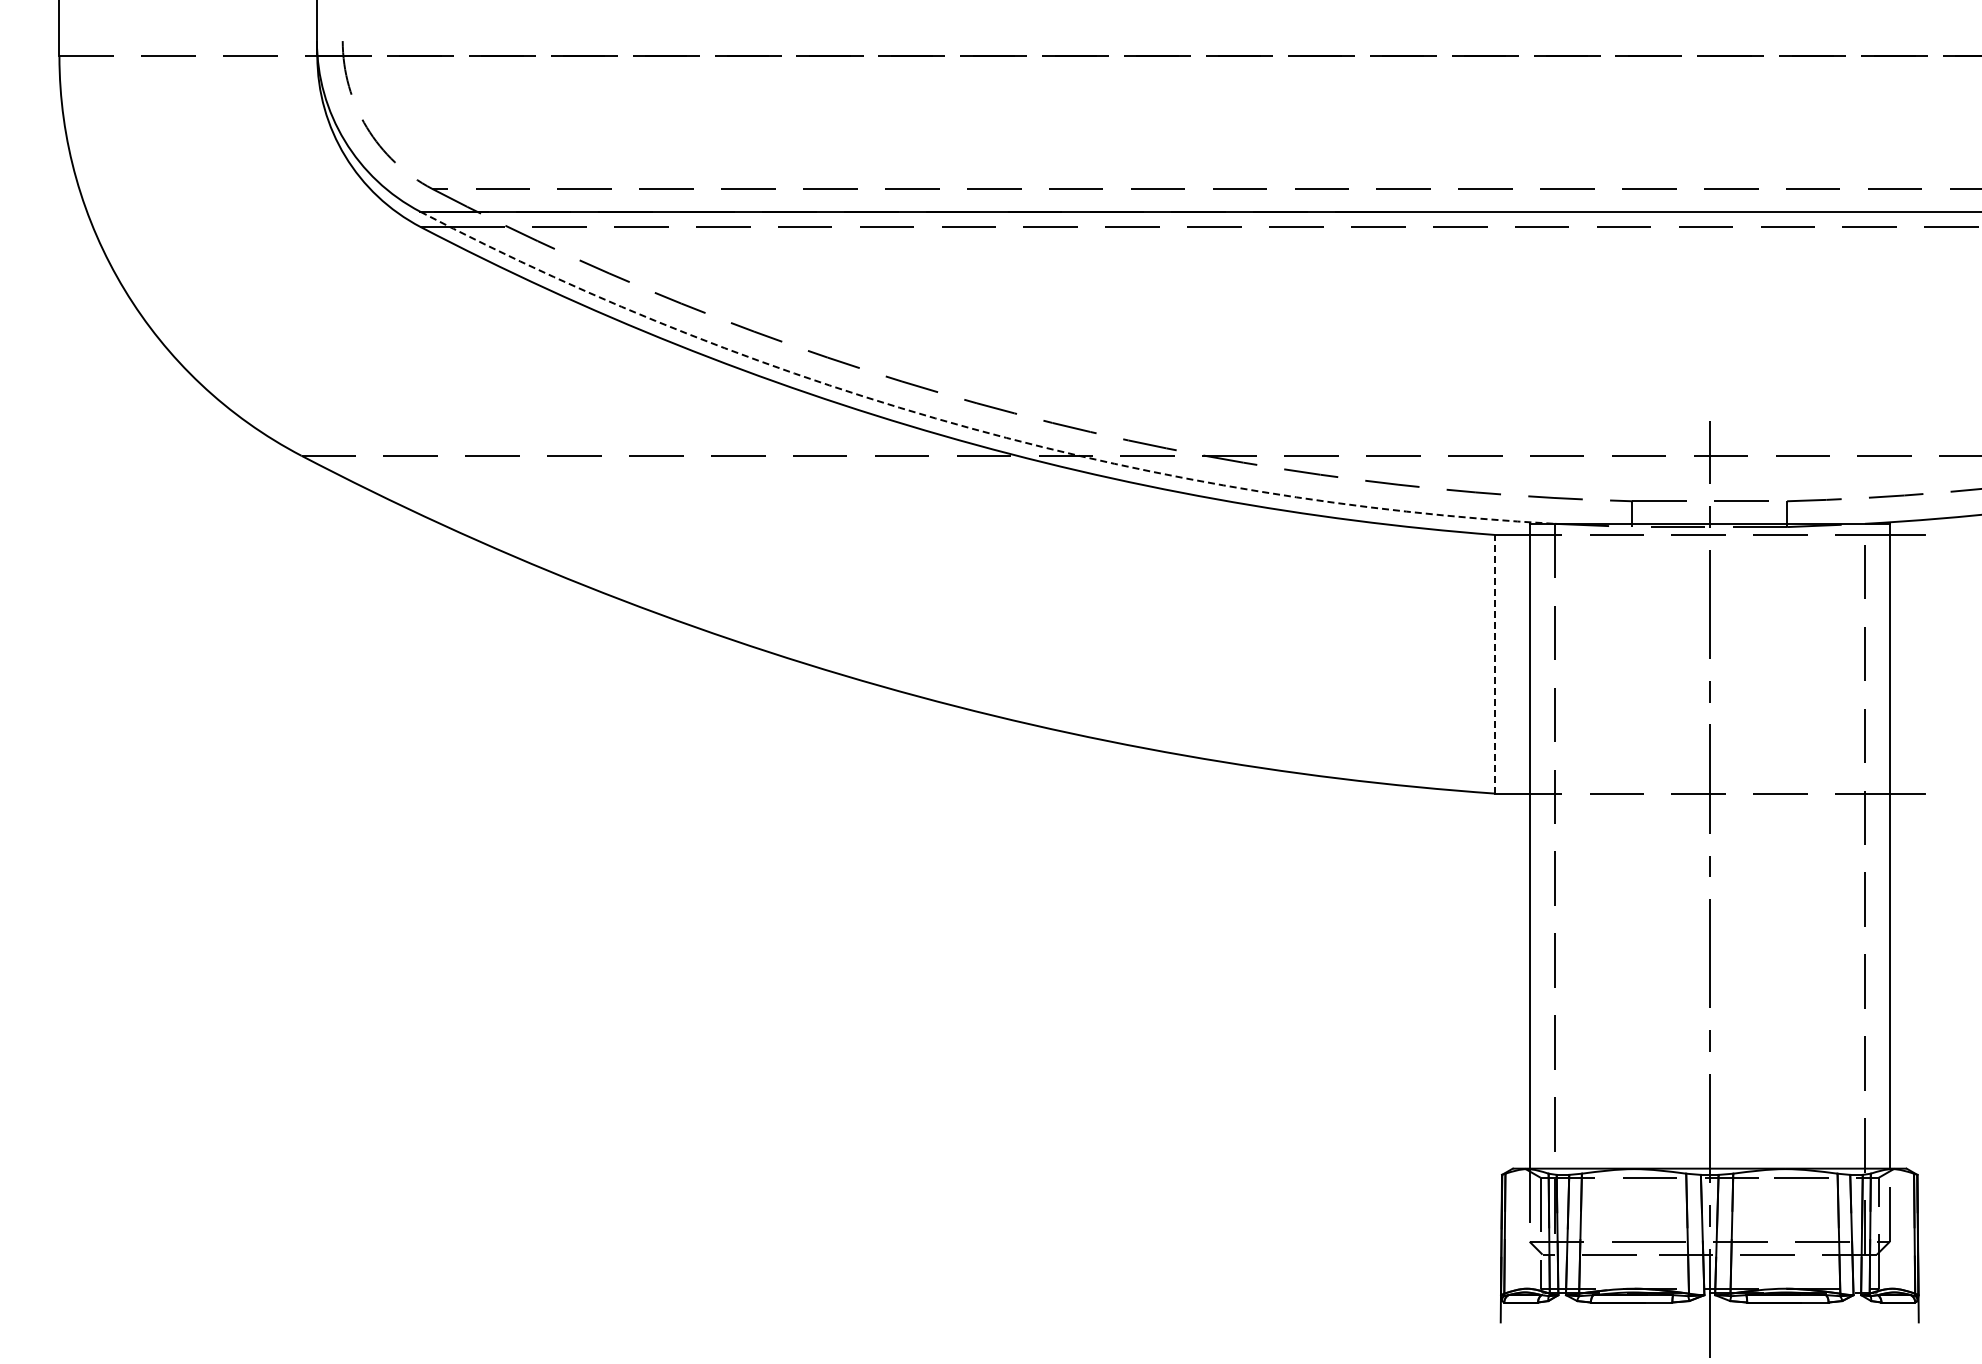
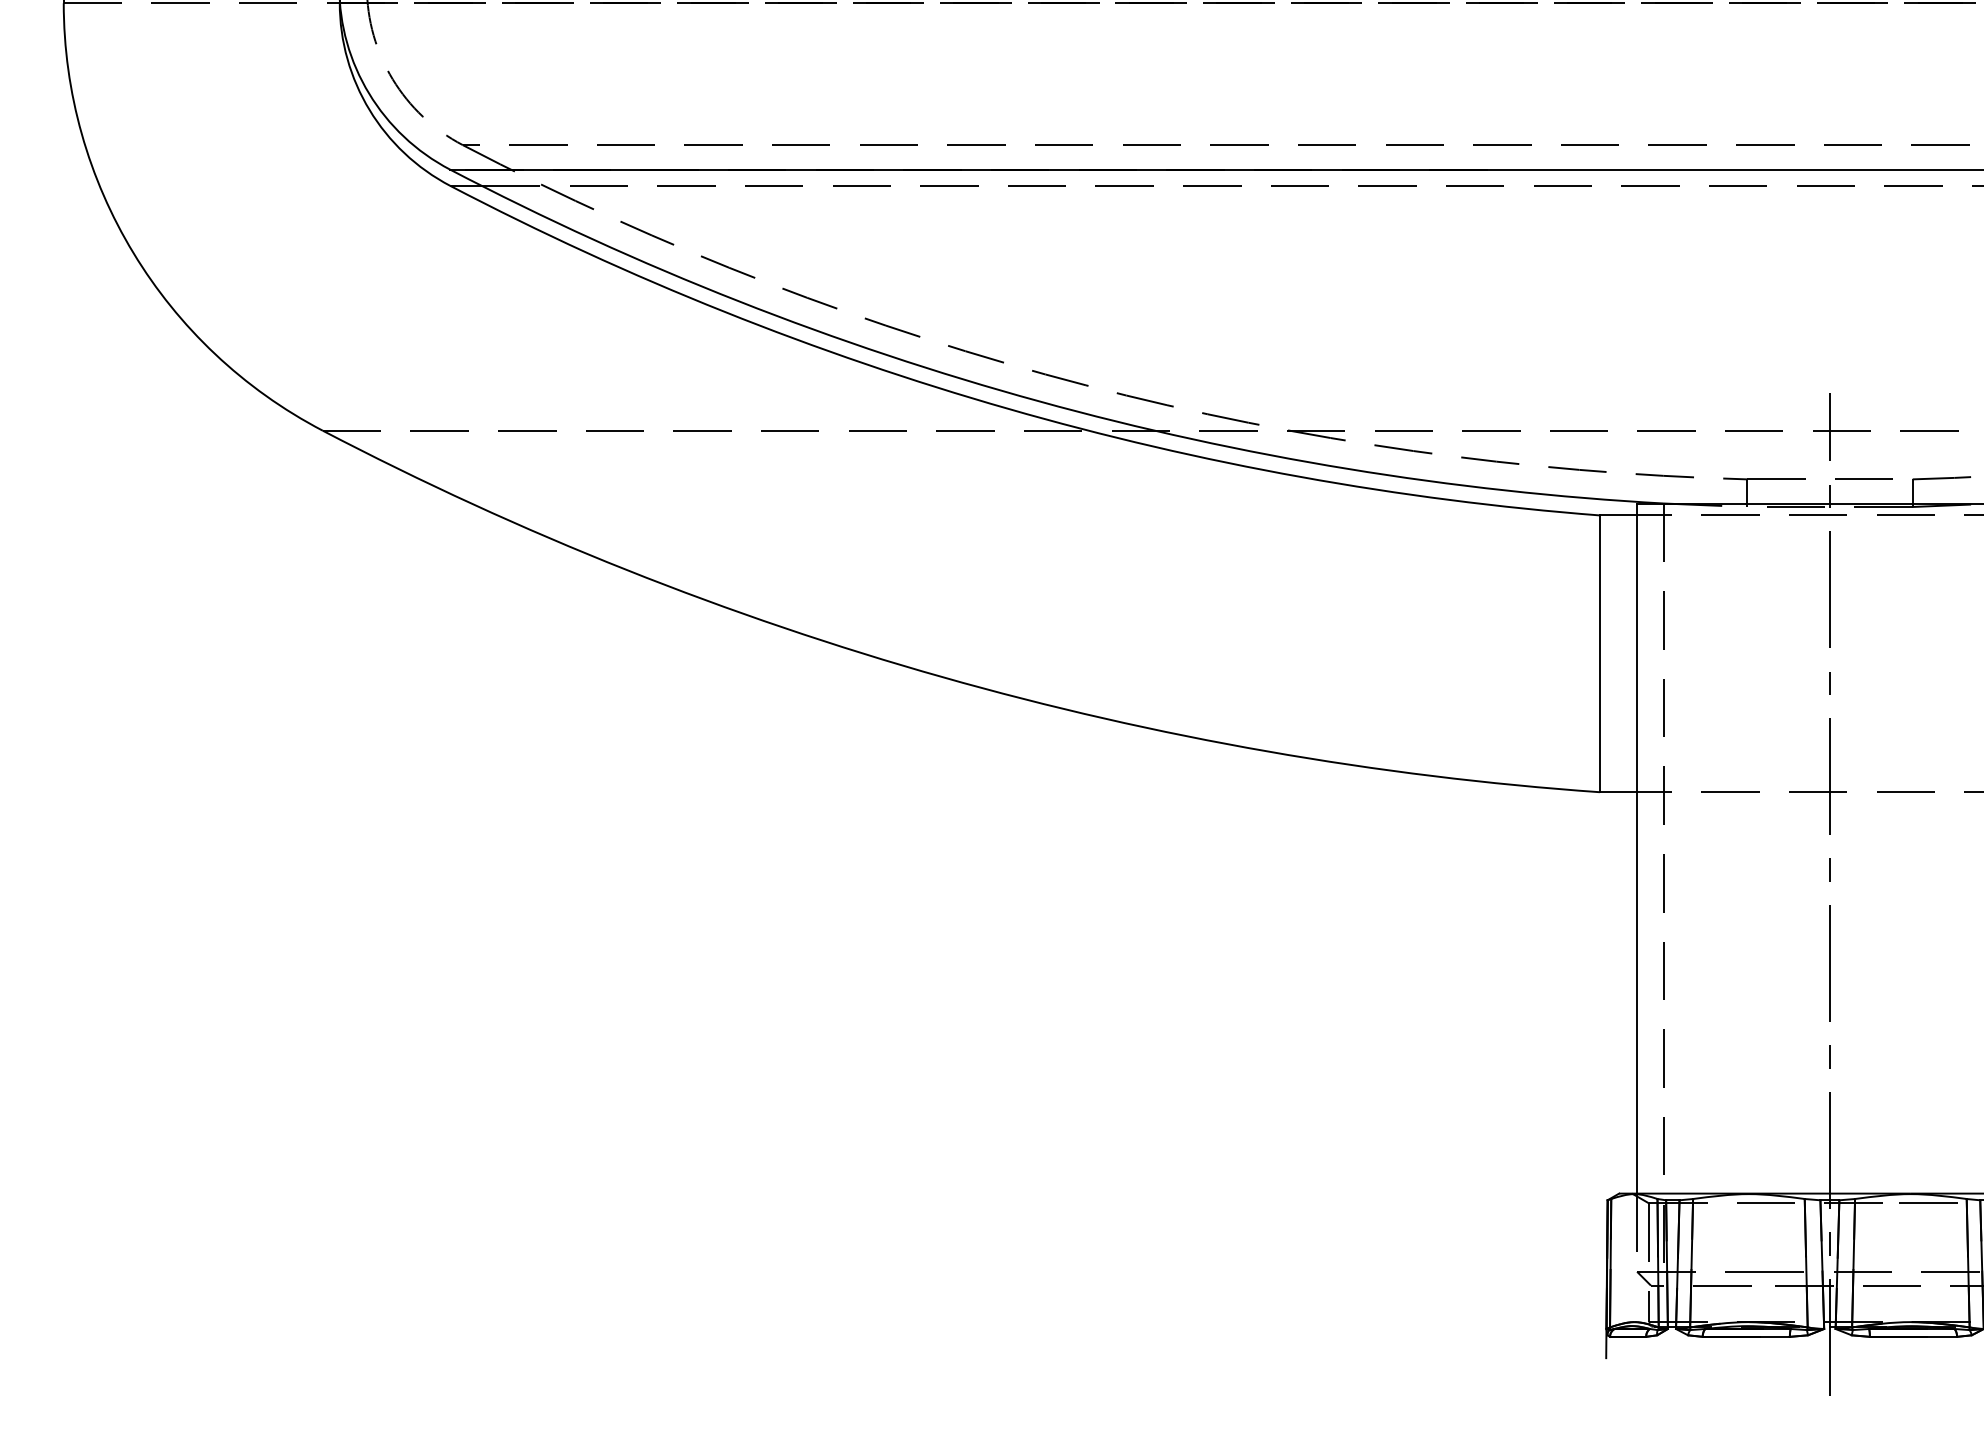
arc: (970, 428) -> (1038, 401), dashed -> solid
line: (1494, 663) -> (1599, 652), dashed -> solid

